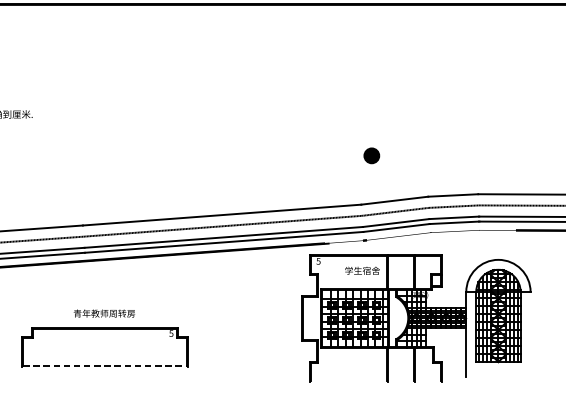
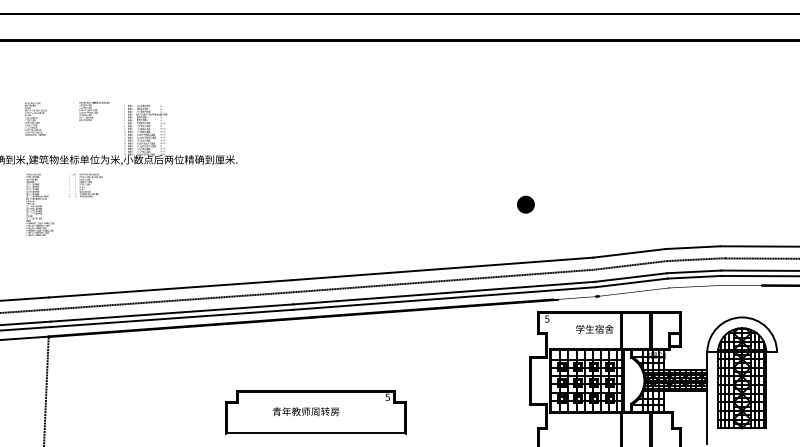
part: (371, 155) -> (525, 204), moved
text: (103, 313) -> (305, 411), moved
line: (104, 365) -> (315, 432), dashed -> solid

